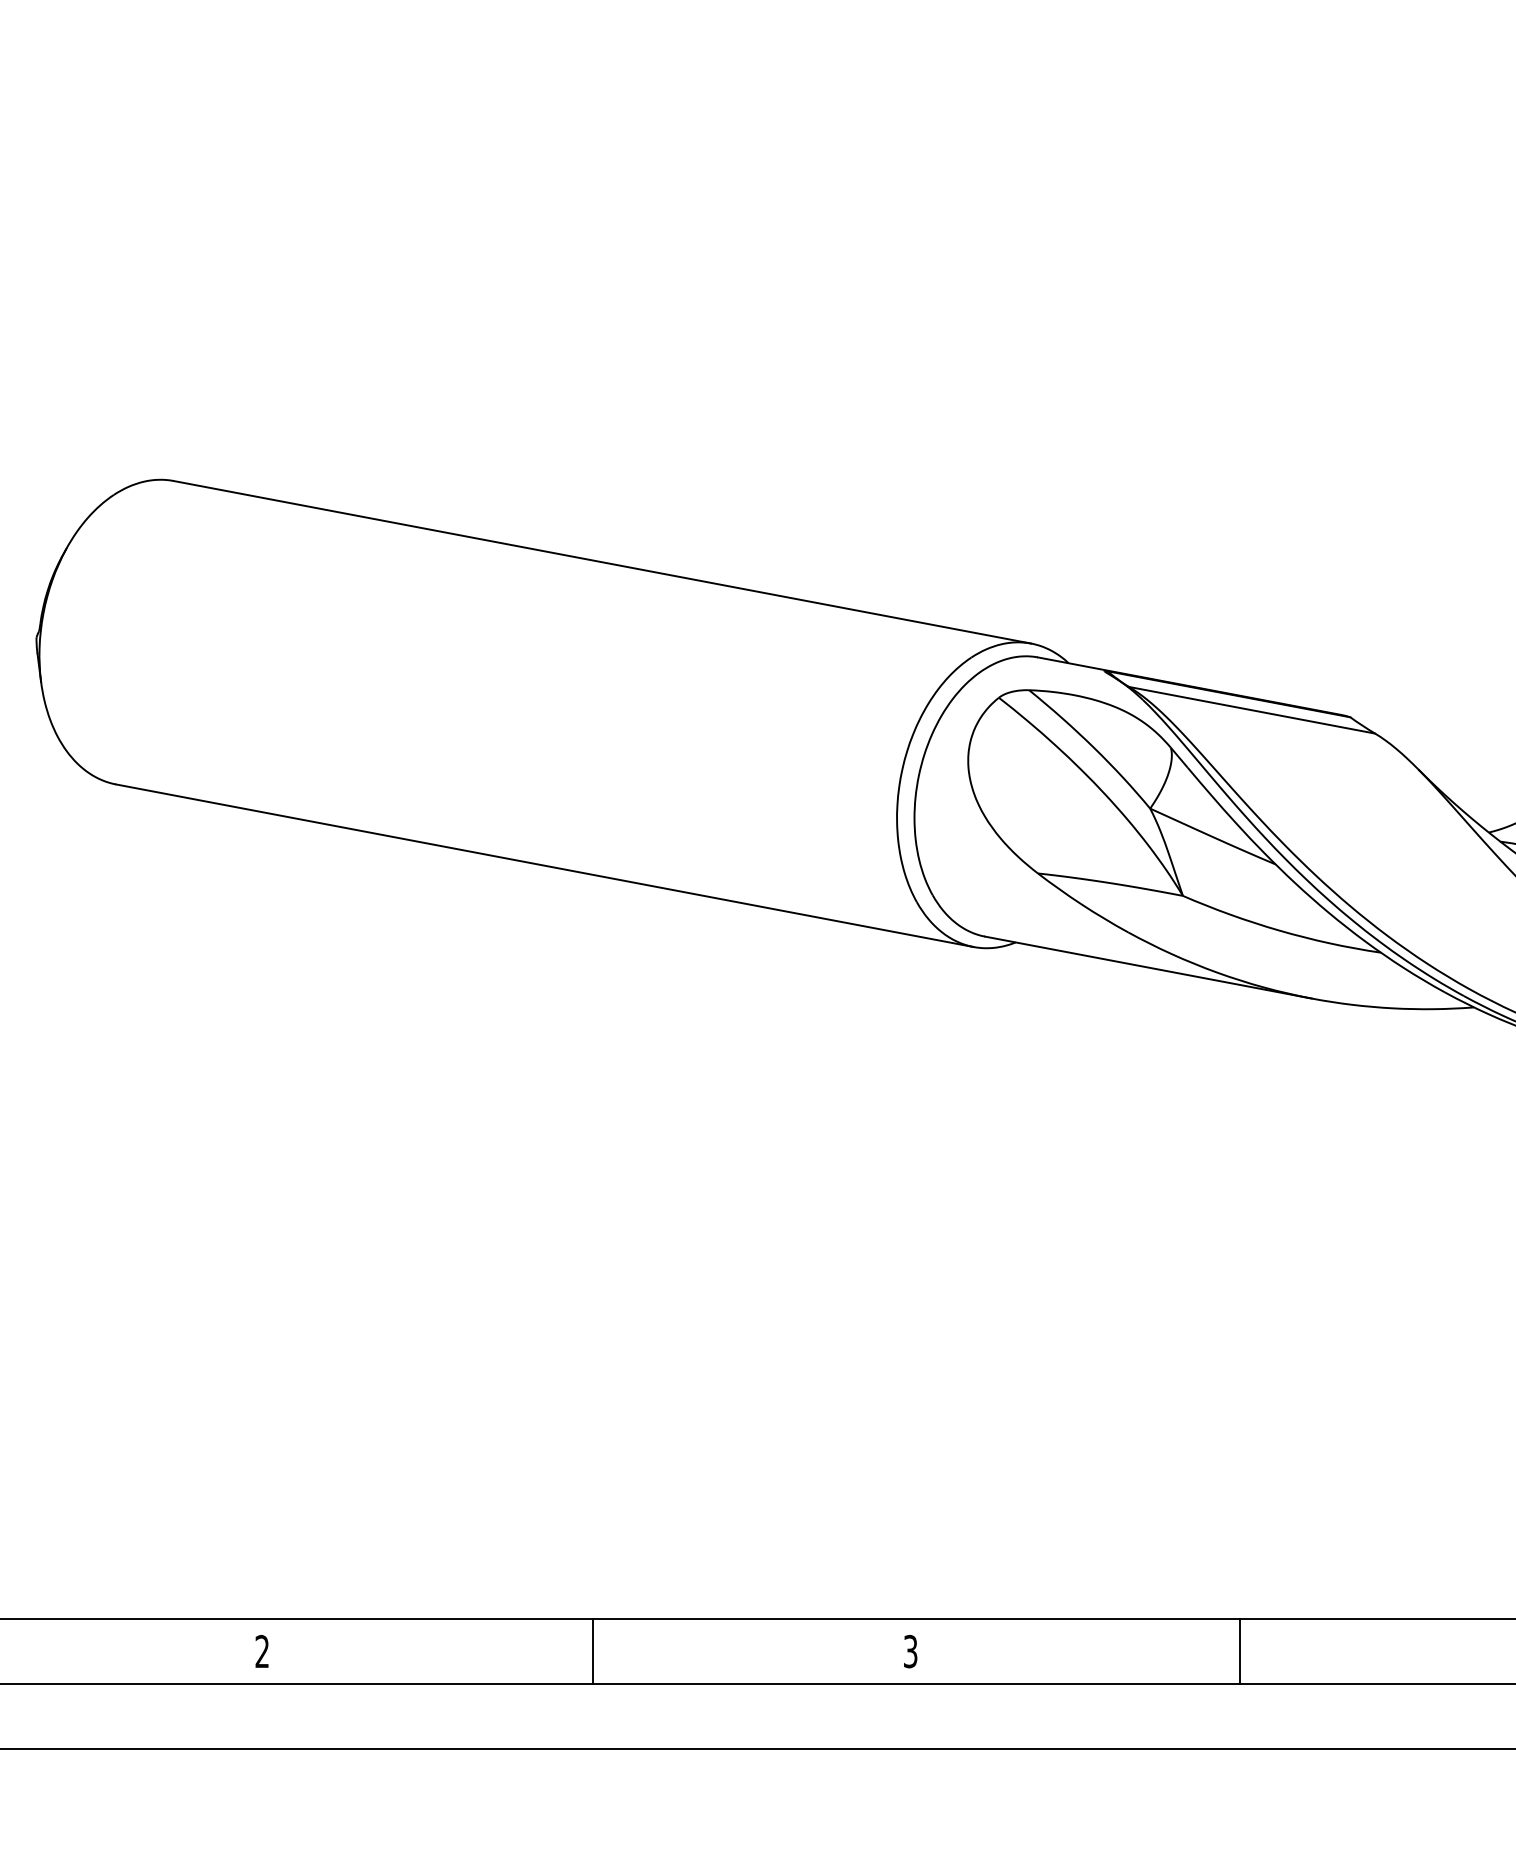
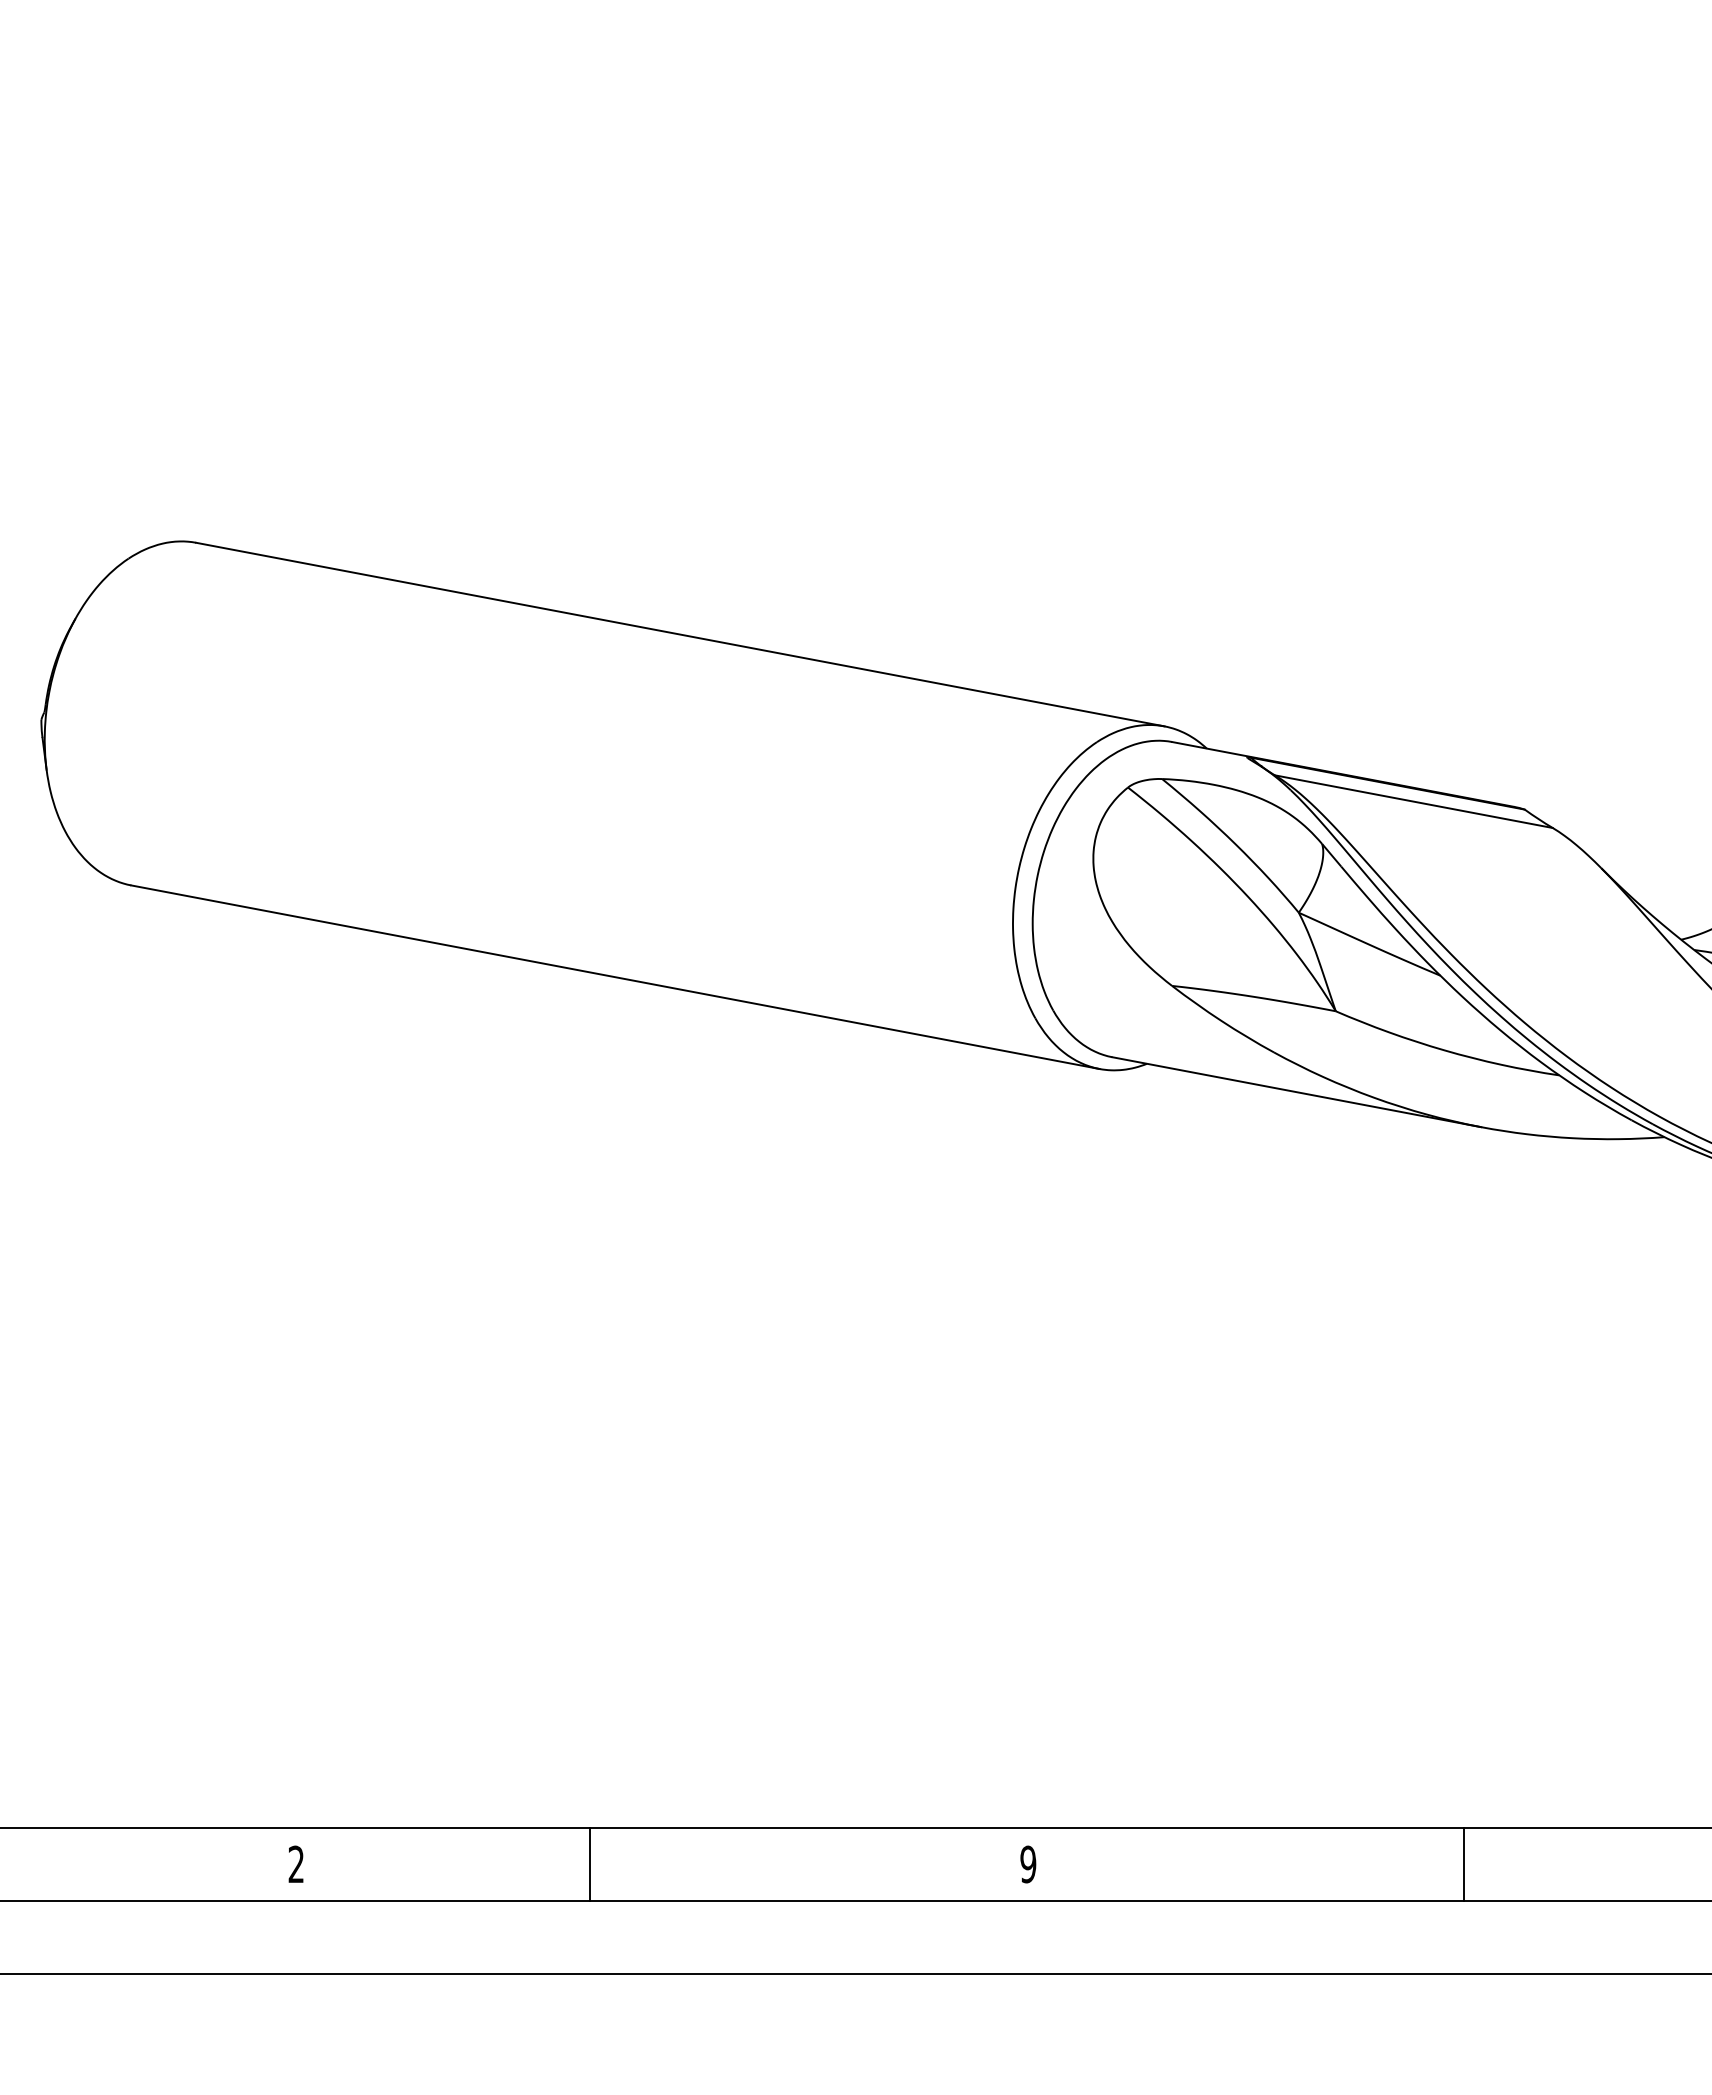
line: (592, 1651) -> (589, 1864), moved
text: (910, 1651) -> (1028, 1864), 3 -> 9
line: (1240, 1651) -> (1464, 1864), moved

